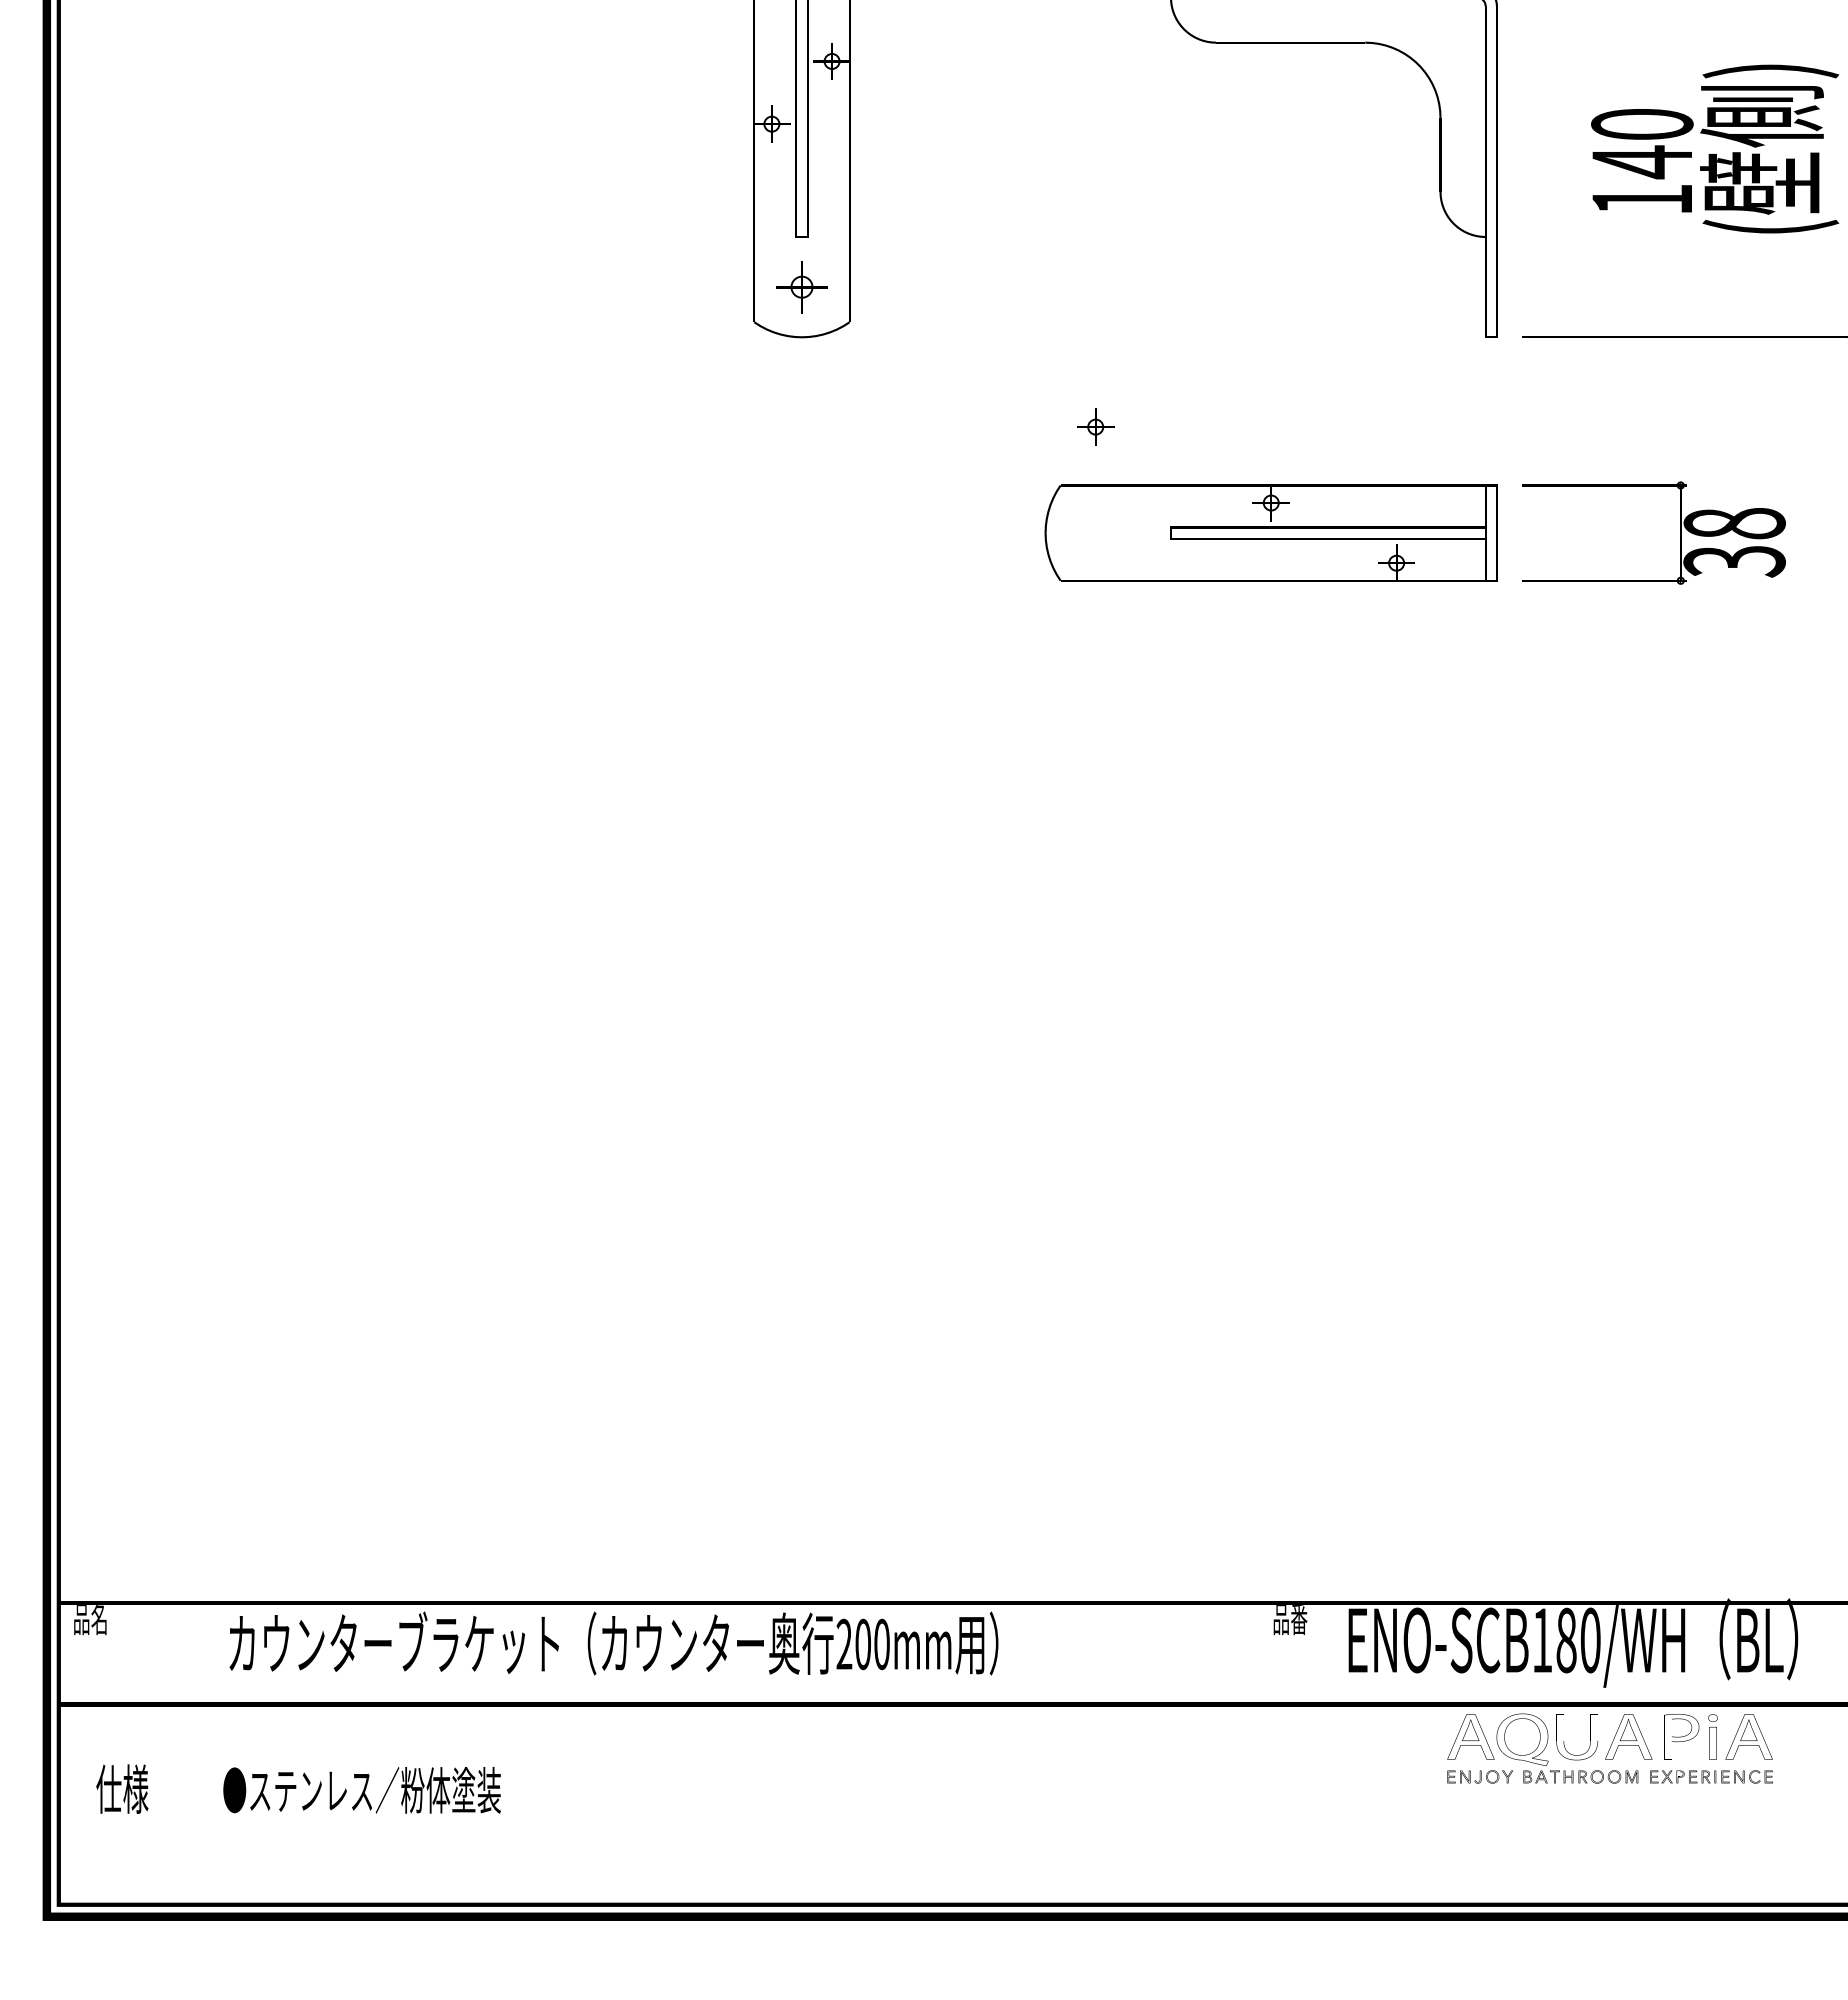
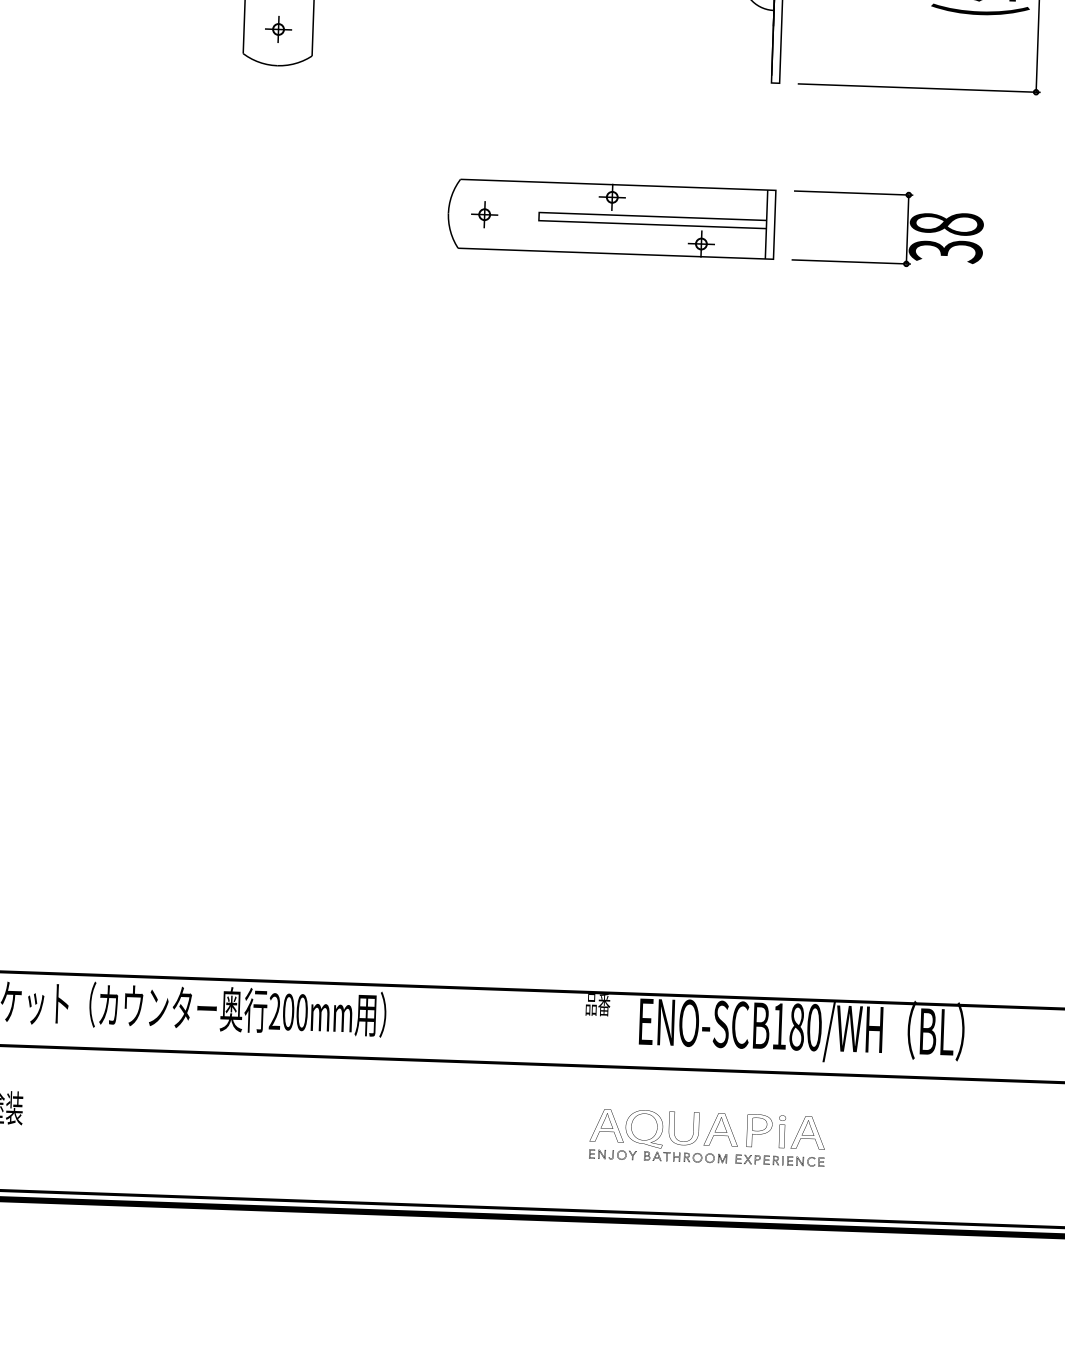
part: (801, 286) -> (278, 28), size x0.71
part: (1095, 426) -> (484, 214), moved
part: (1609, 1748) -> (707, 1137), moved

